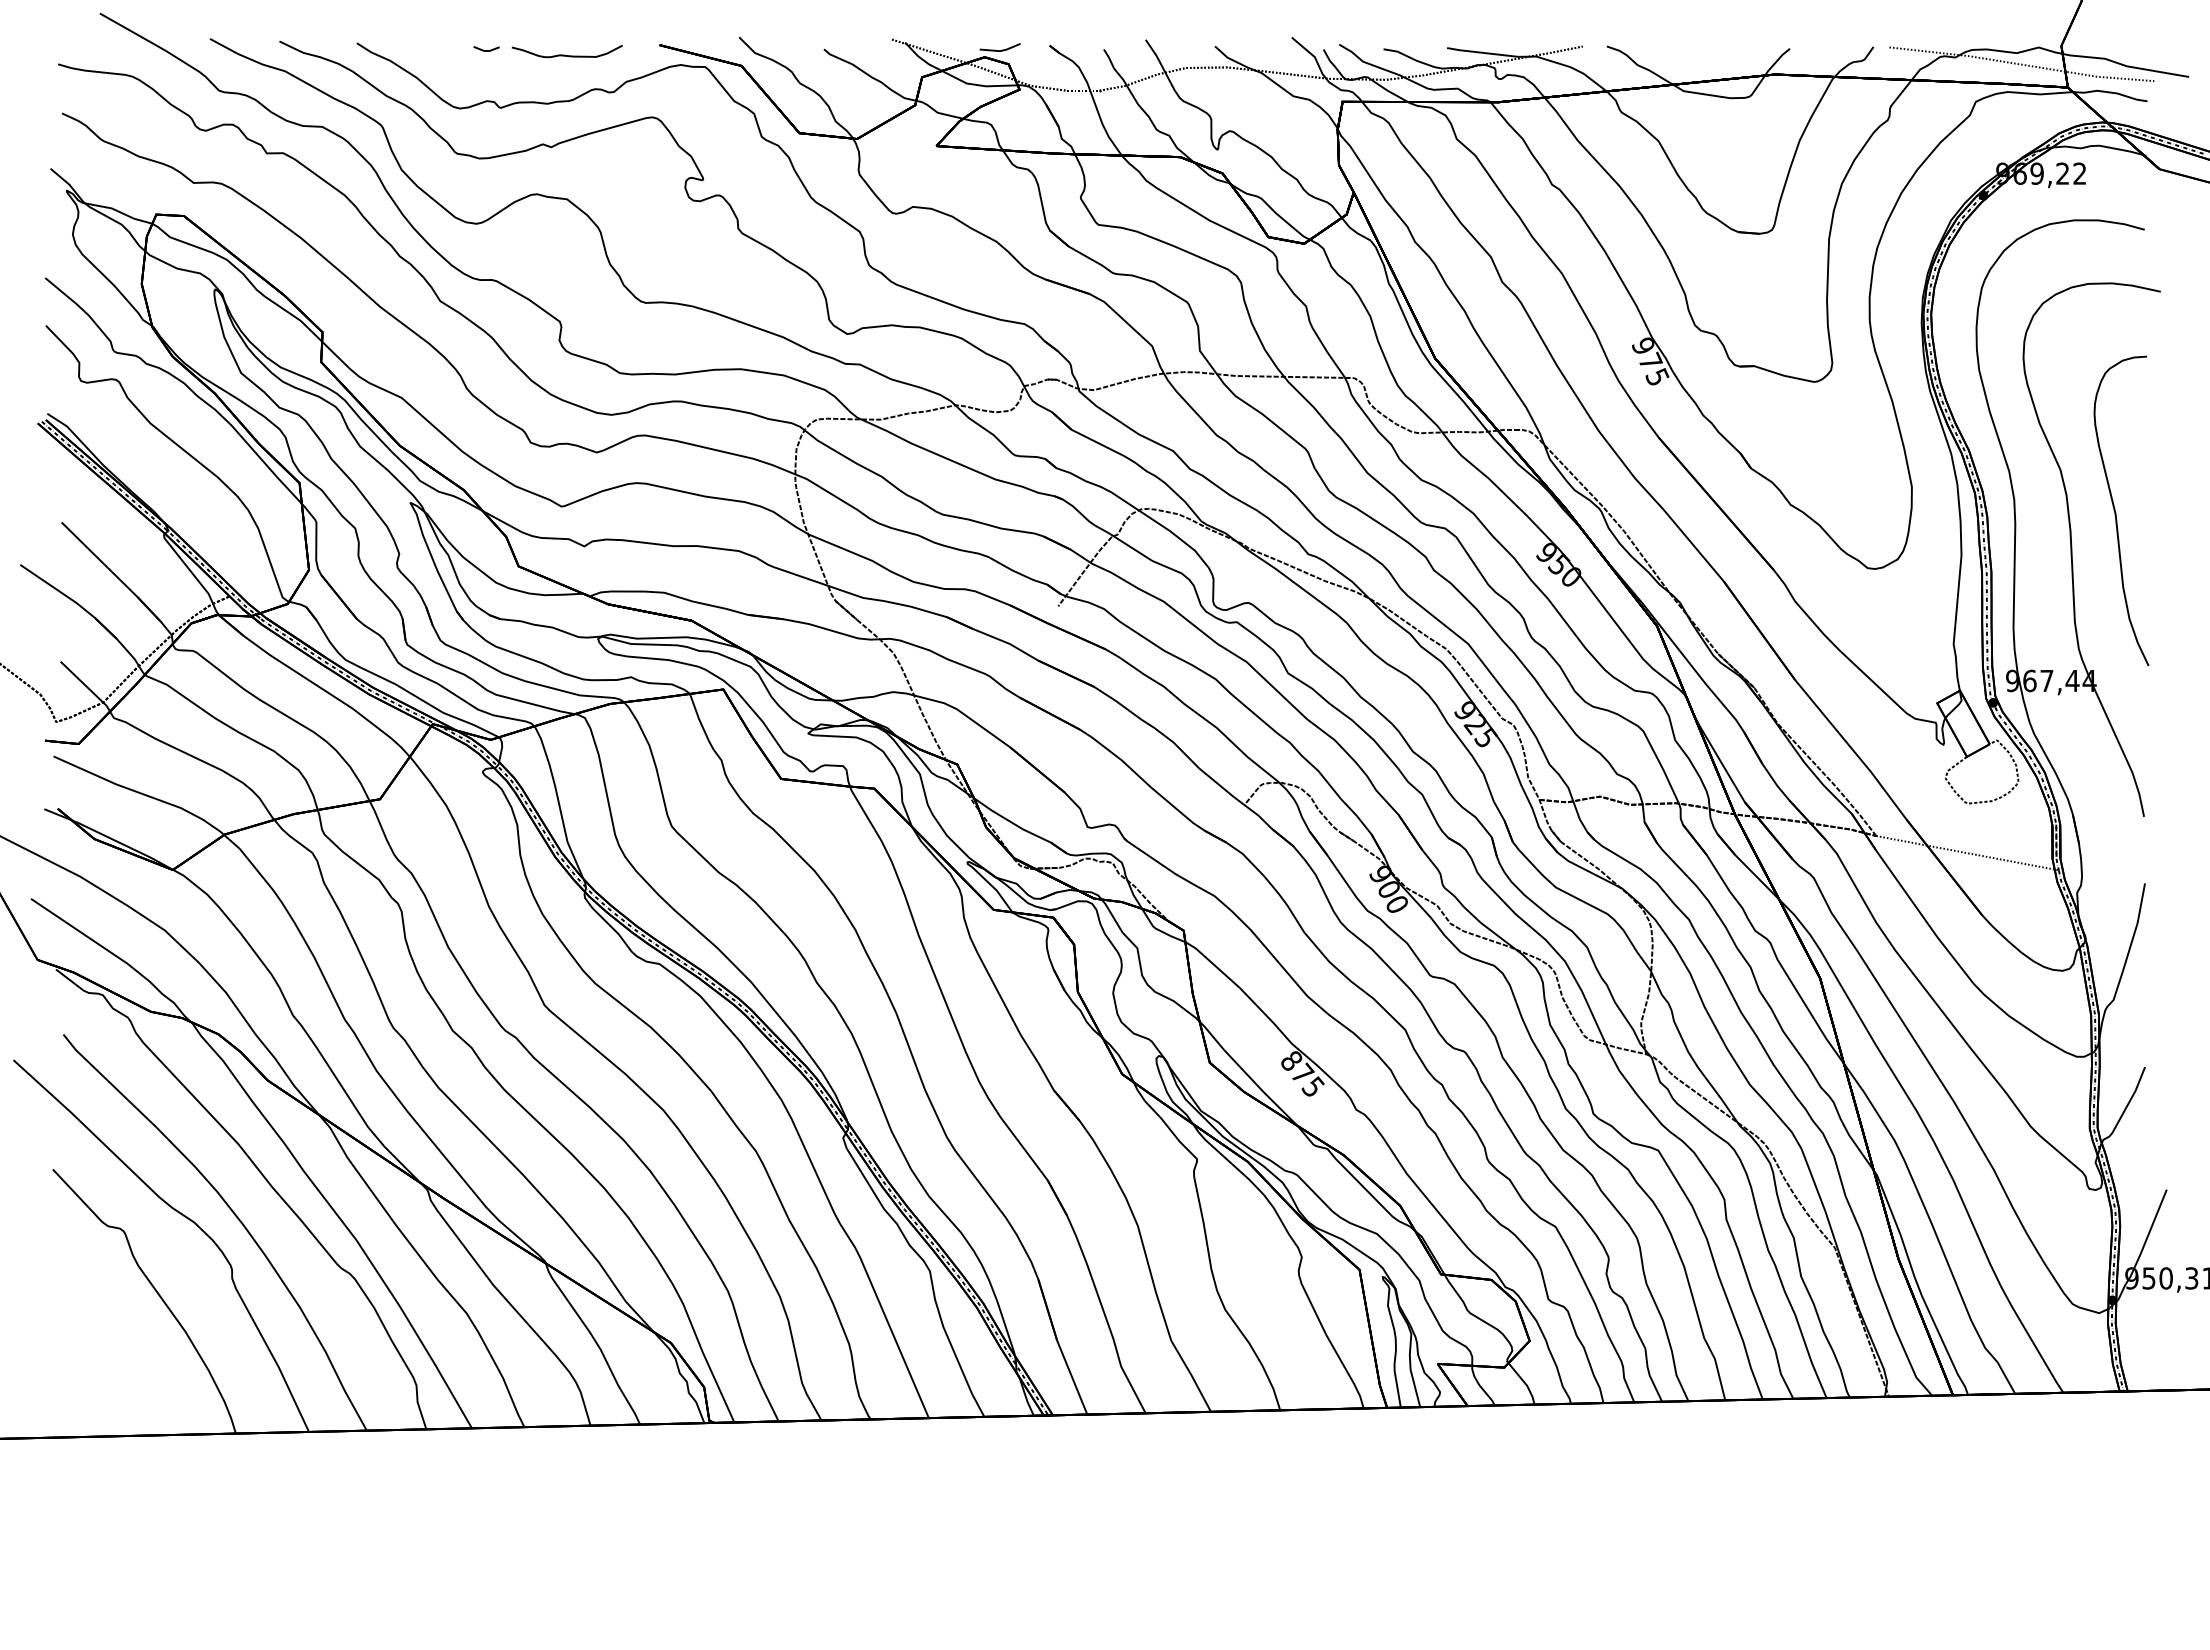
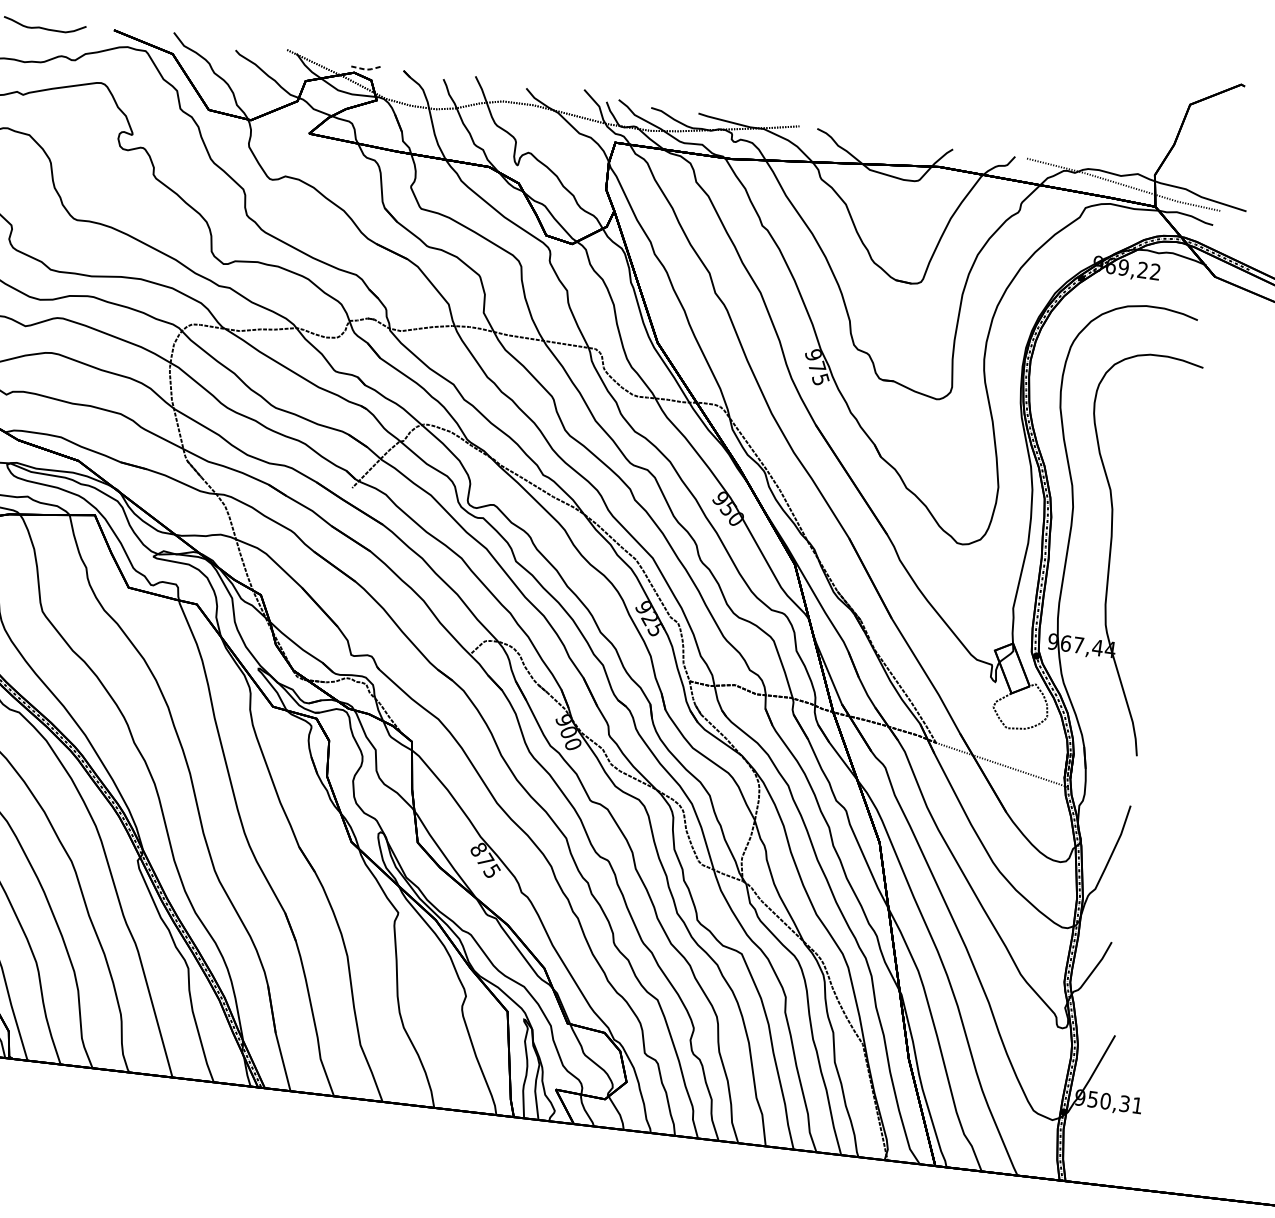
line: (1001, 50) -> (367, 69), solid -> dashed
curve: (2116, 512) -> (1147, 527), removed

